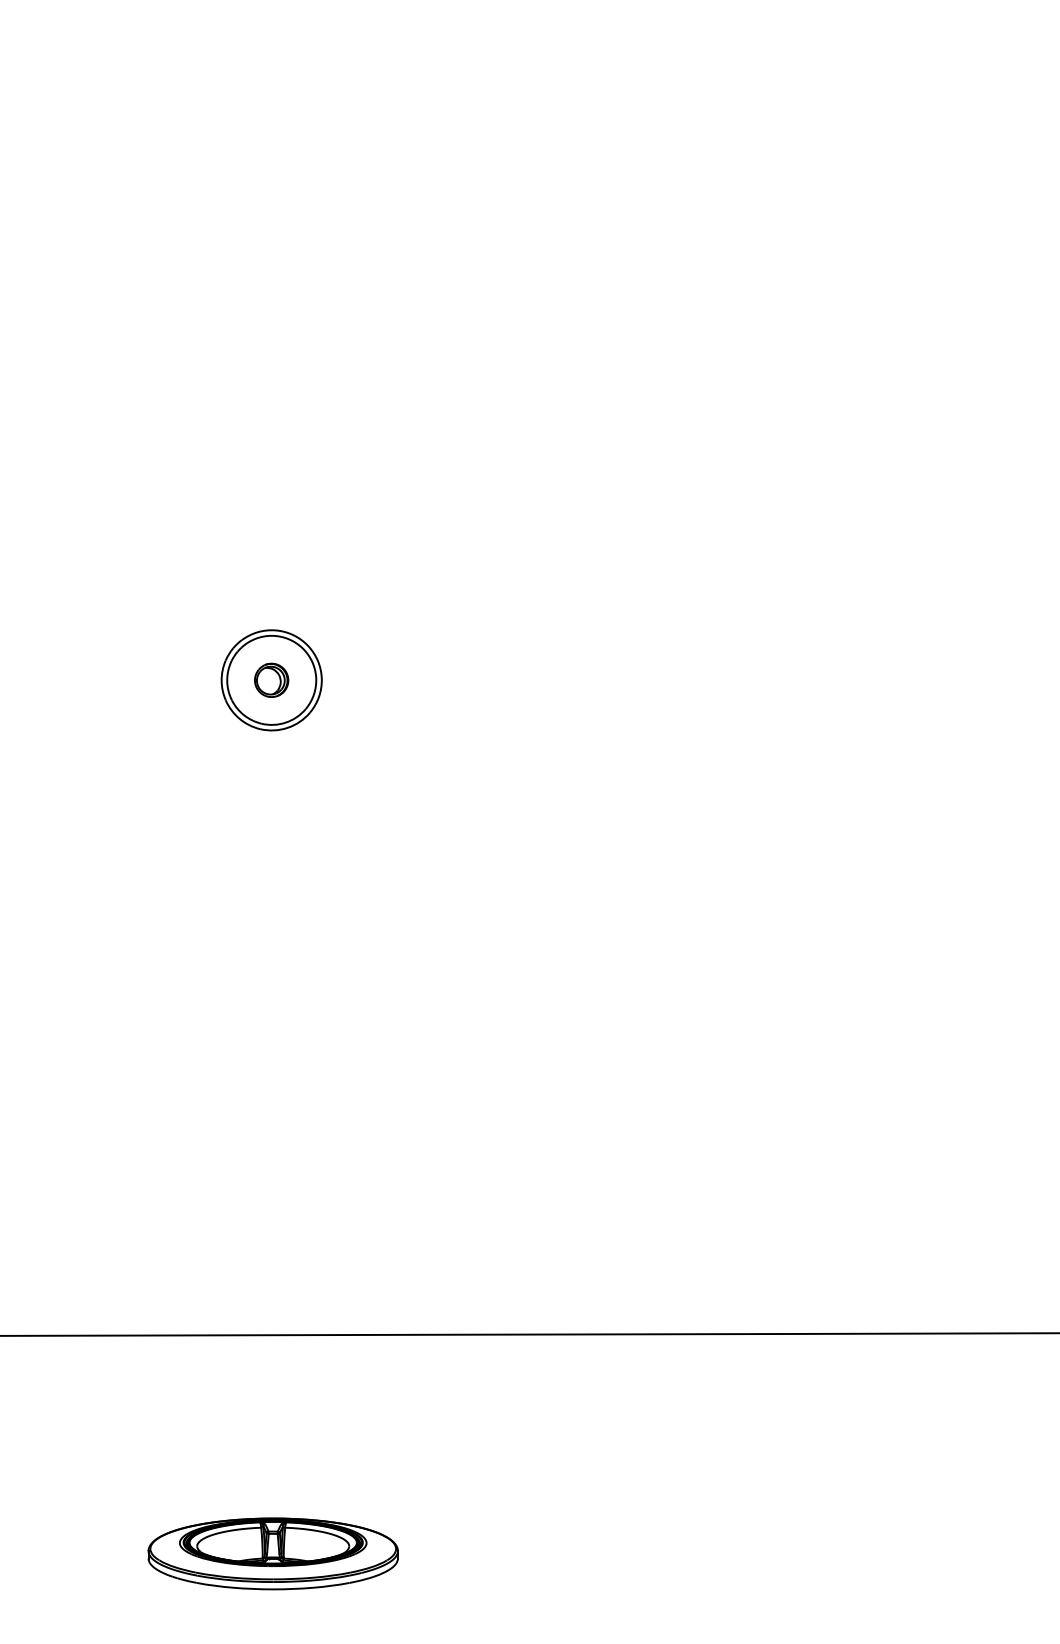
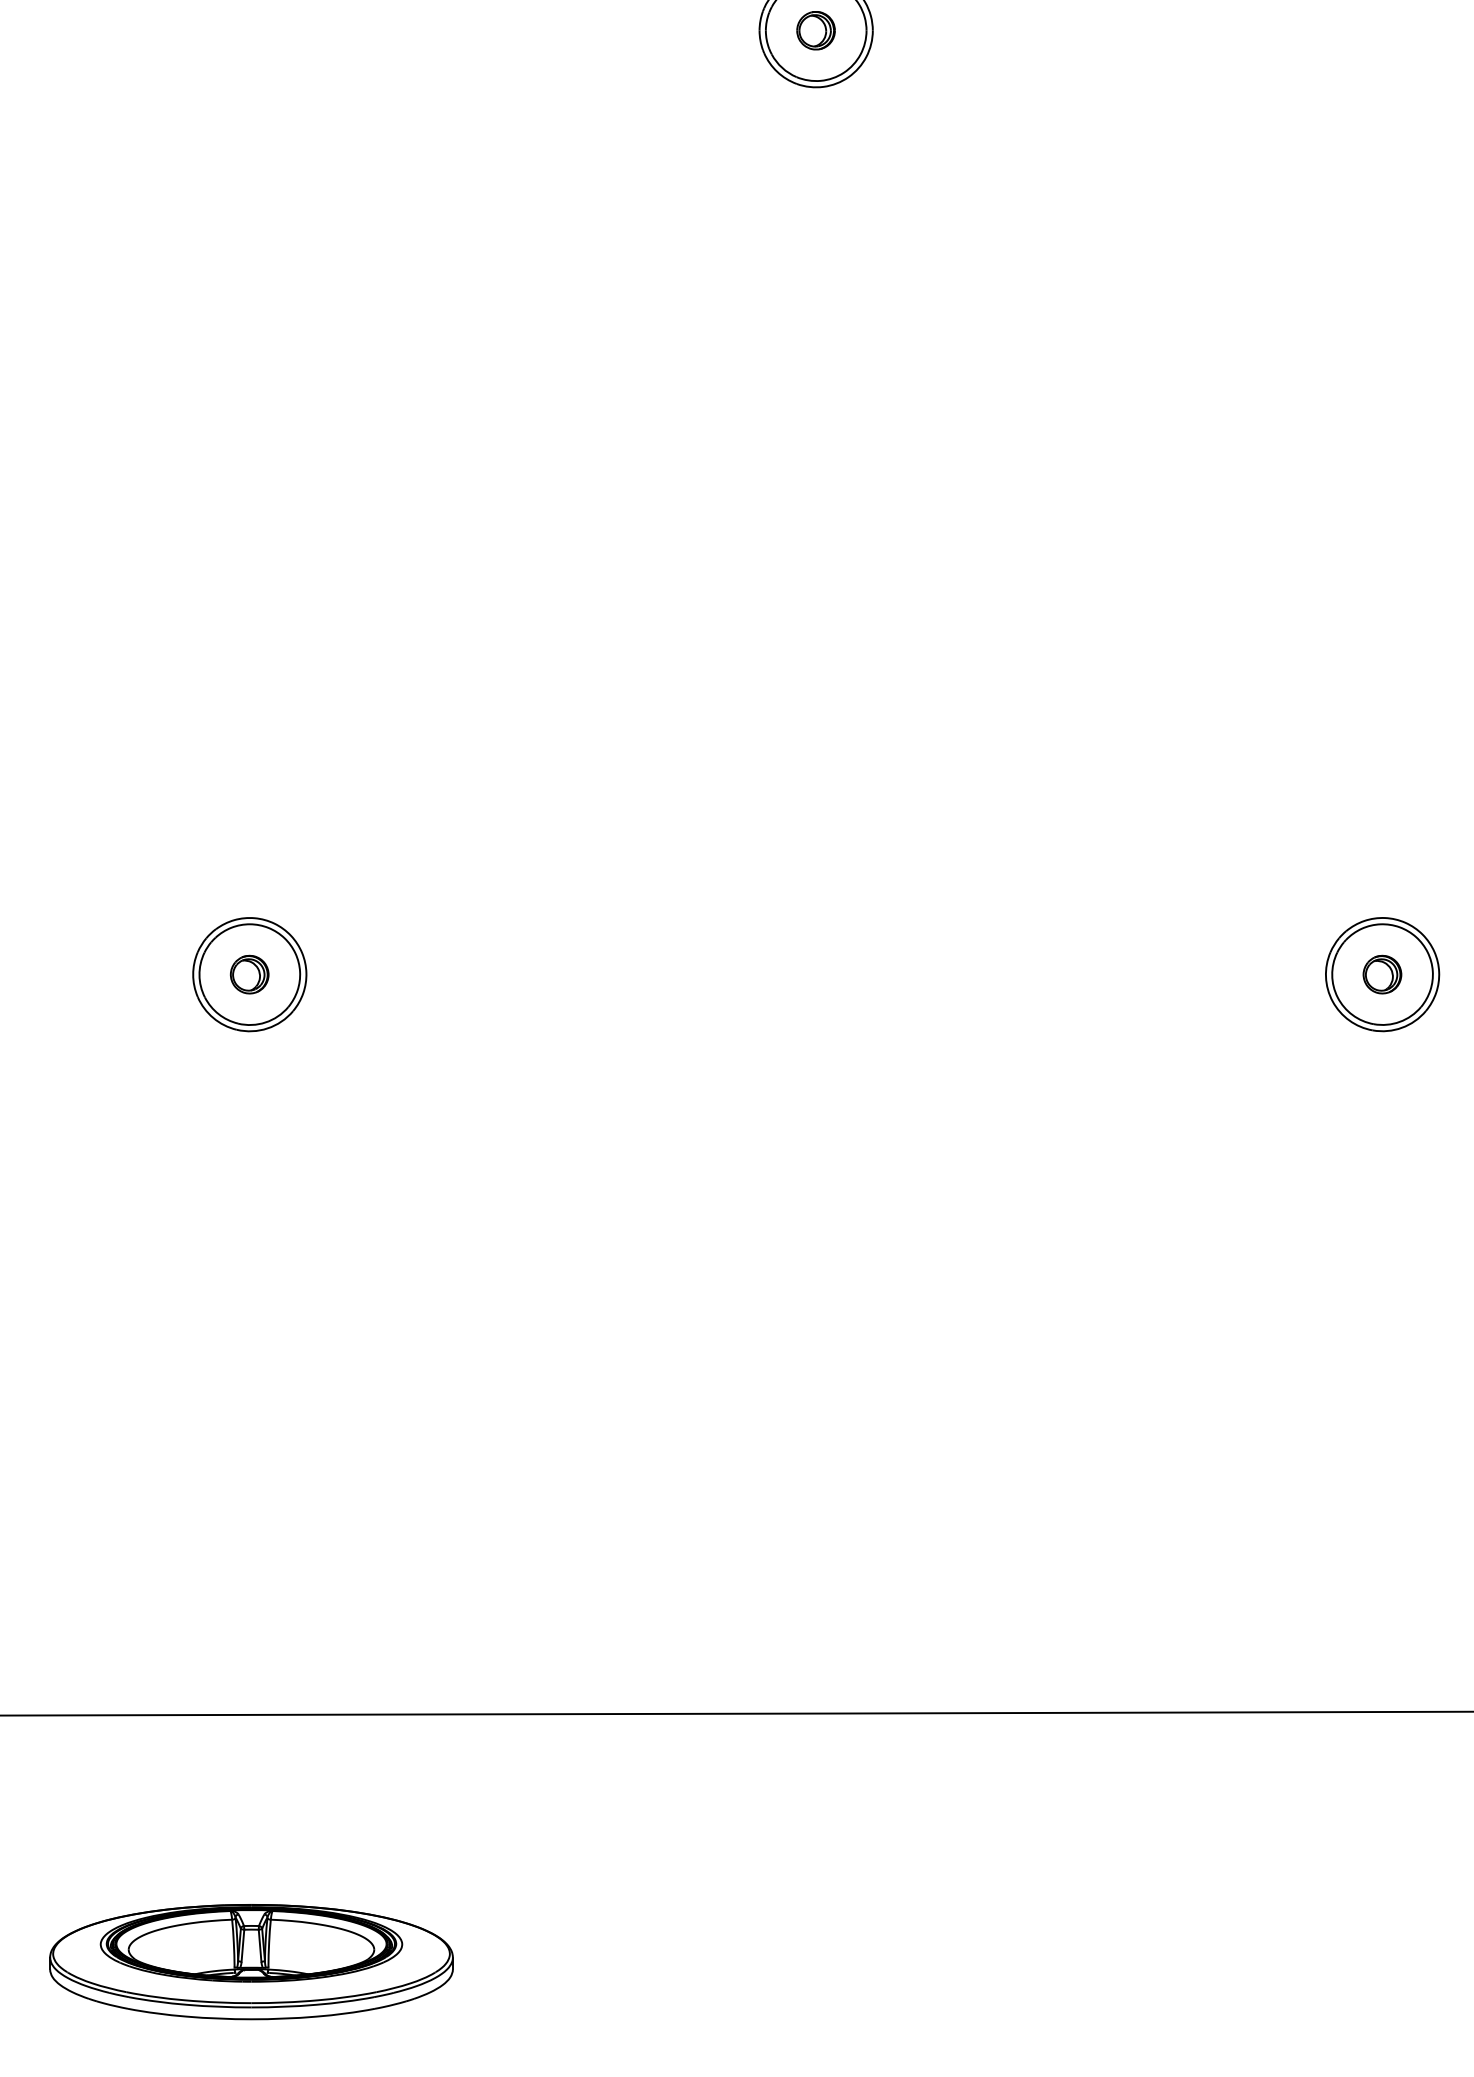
part: (273, 1554) -> (251, 1962), size x1.43

